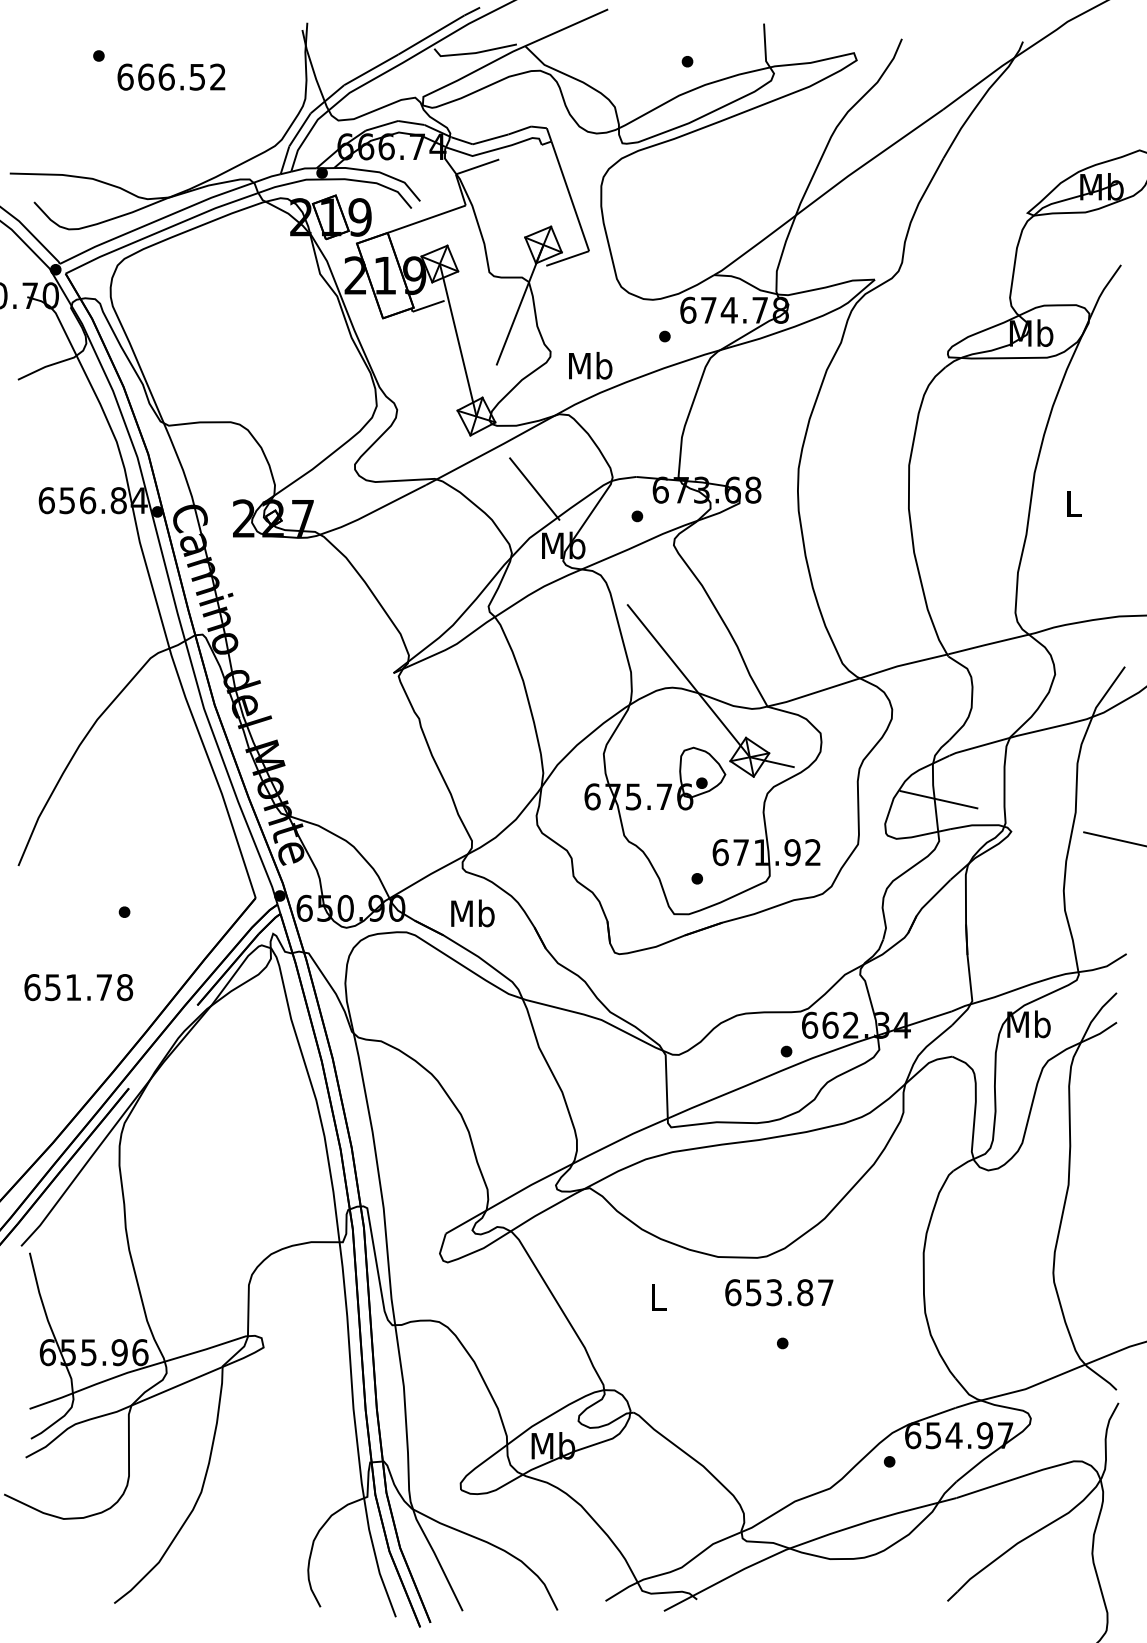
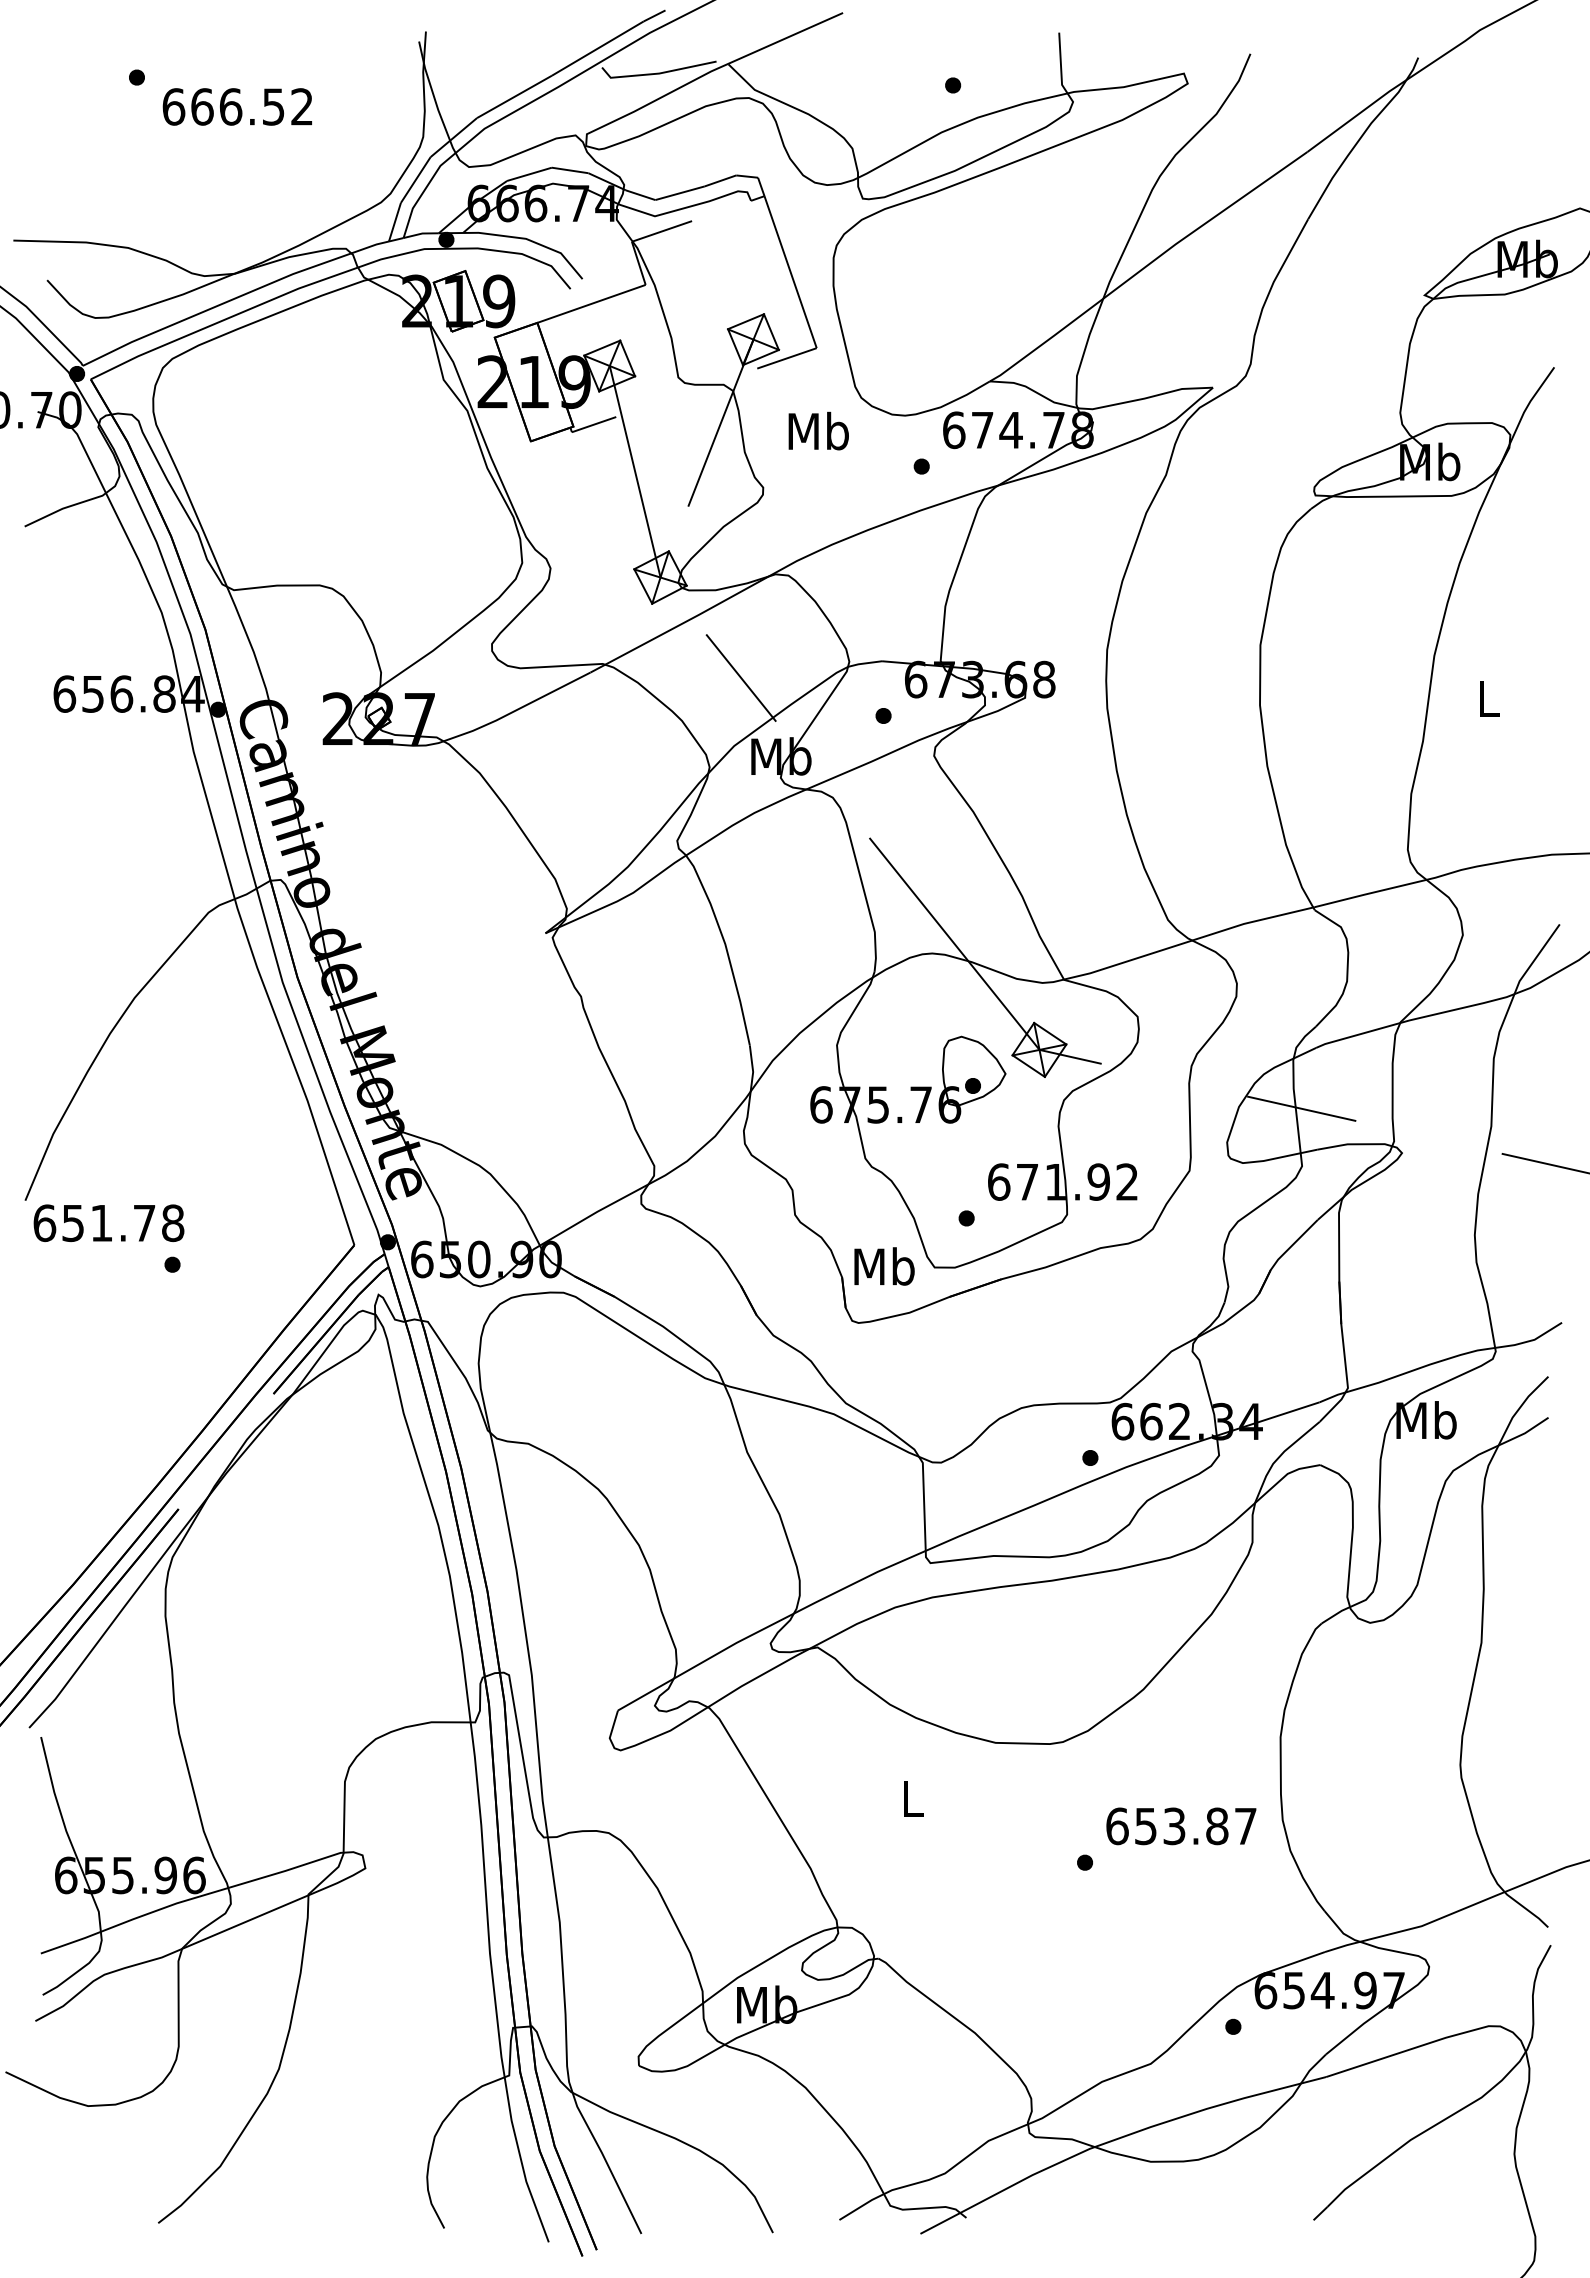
text: (590, 365) -> (818, 430), moved
text: (472, 913) -> (884, 1266), moved
text: (78, 987) -> (108, 1222), moved
text: (779, 1292) -> (1181, 1826), moved

